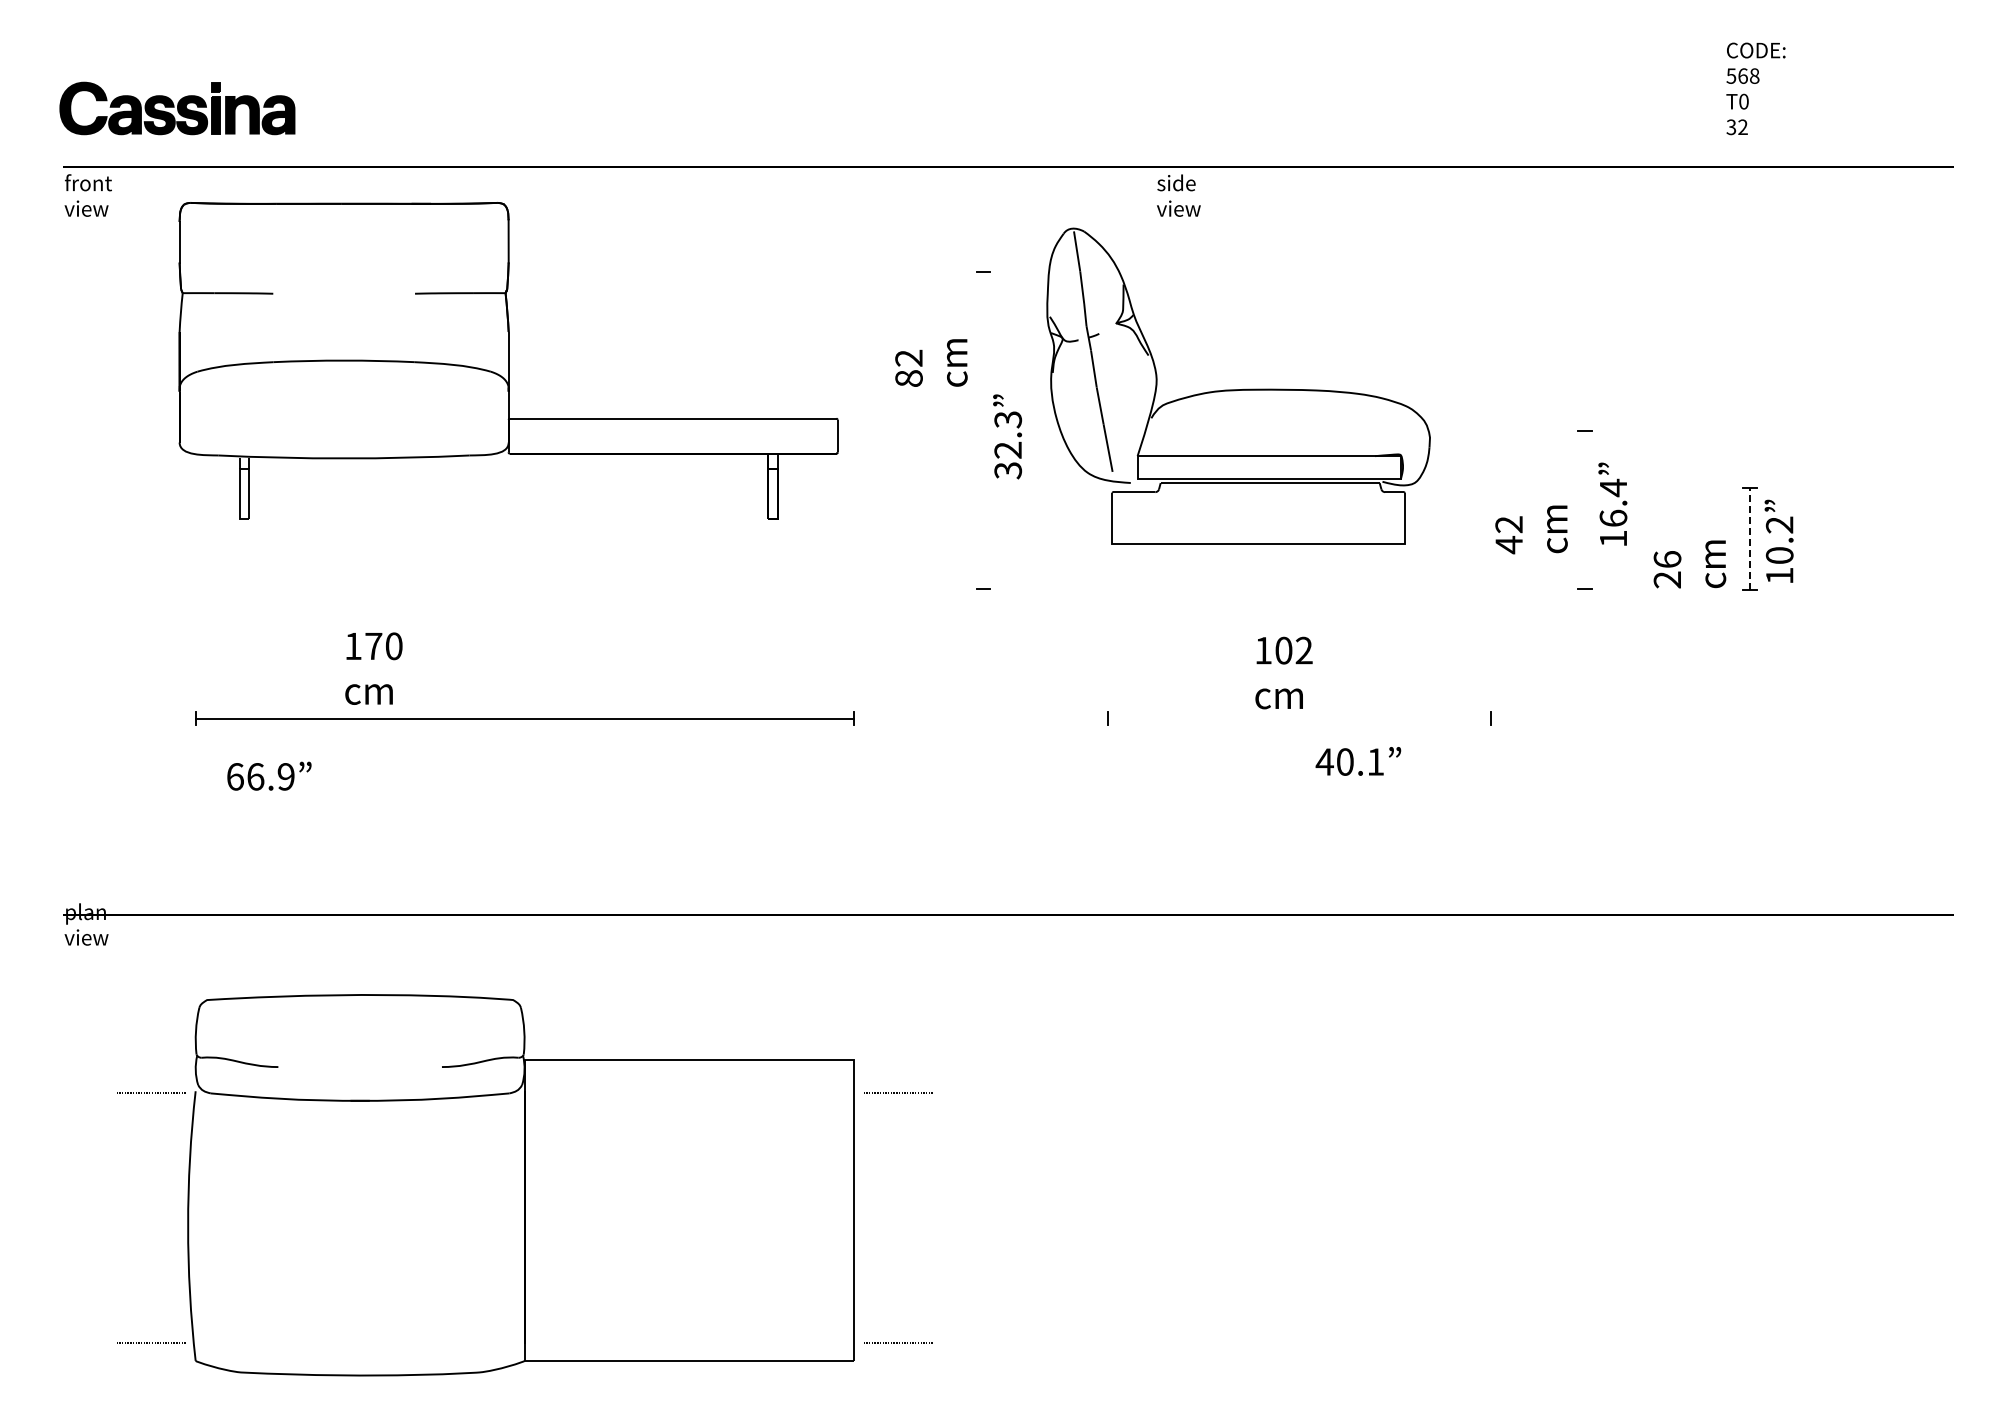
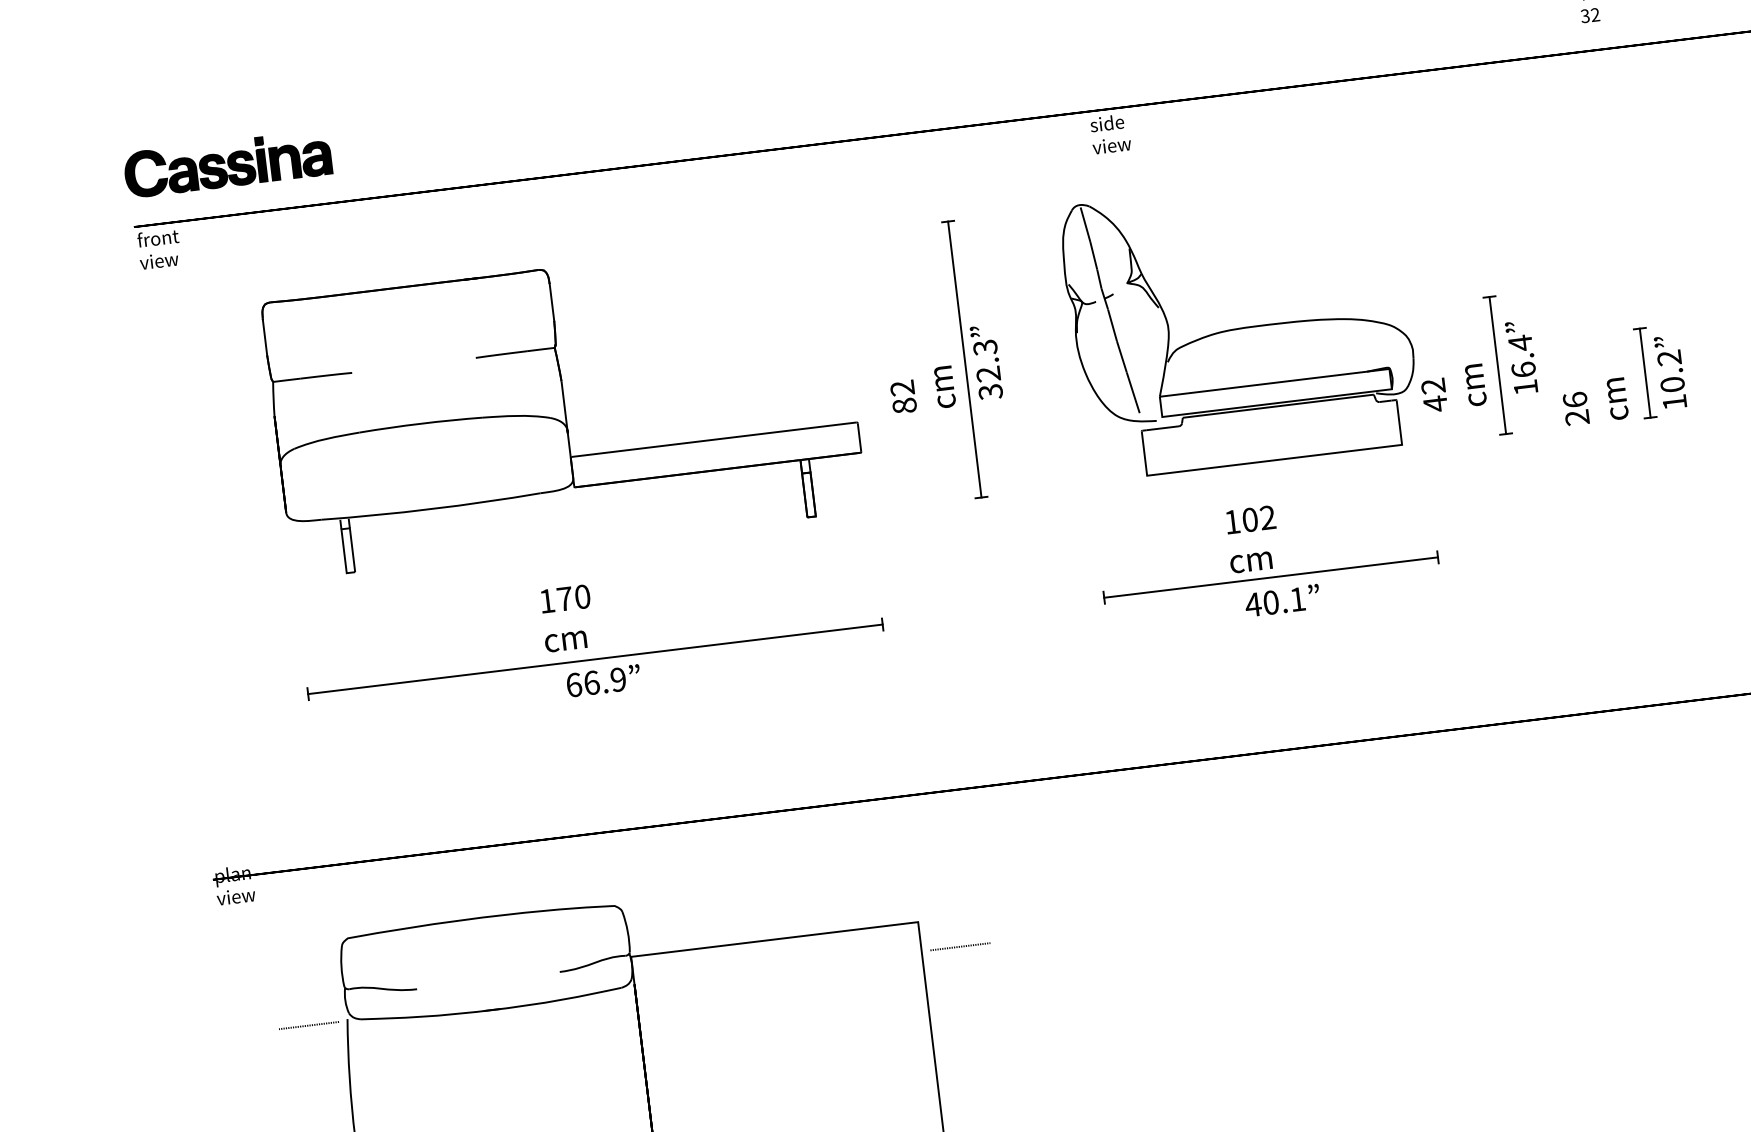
part: (508, 360) -> (564, 406), moved
text: (931, 362) -> (922, 389), moved
part: (1238, 385) -> (1240, 324), moved
line: (983, 430) -> (964, 359), added
line: (1584, 509) -> (1497, 365), added
line: (1750, 538) -> (1645, 372), dashed -> solid
text: (373, 668) -> (567, 618), moved
line: (1299, 718) -> (1270, 577), added
text: (1358, 761) -> (1282, 600), moved
text: (269, 775) -> (603, 680), moved

